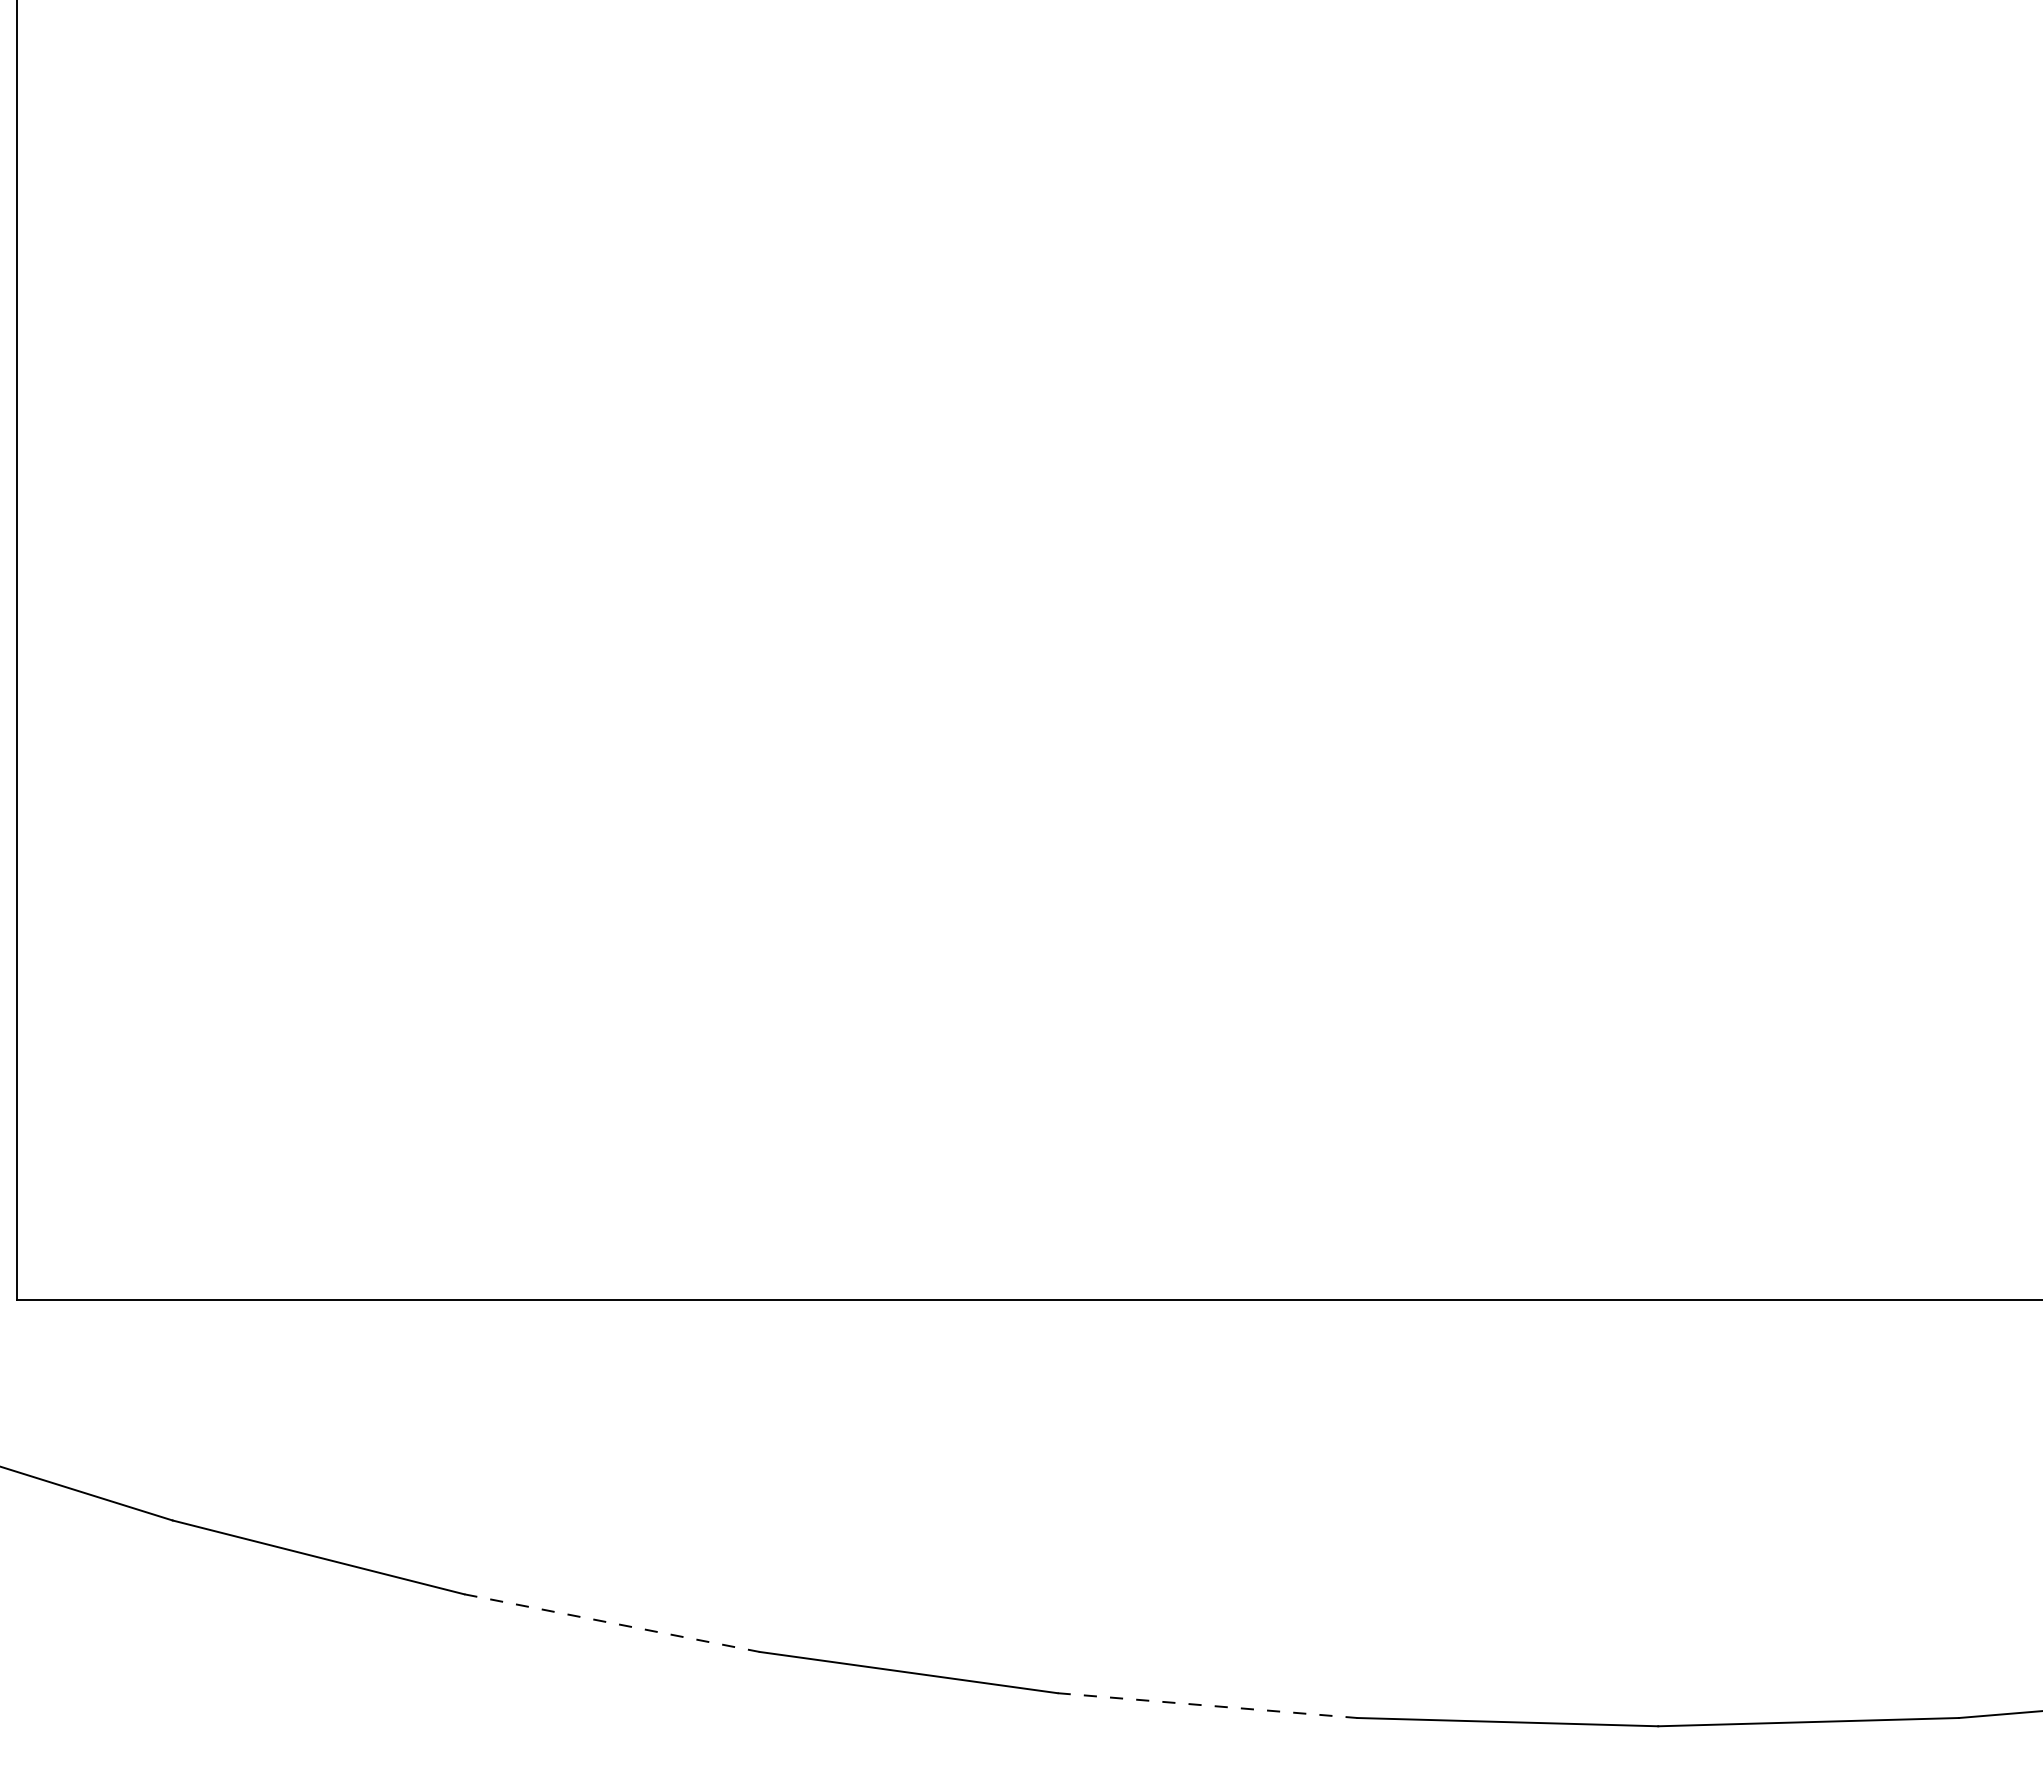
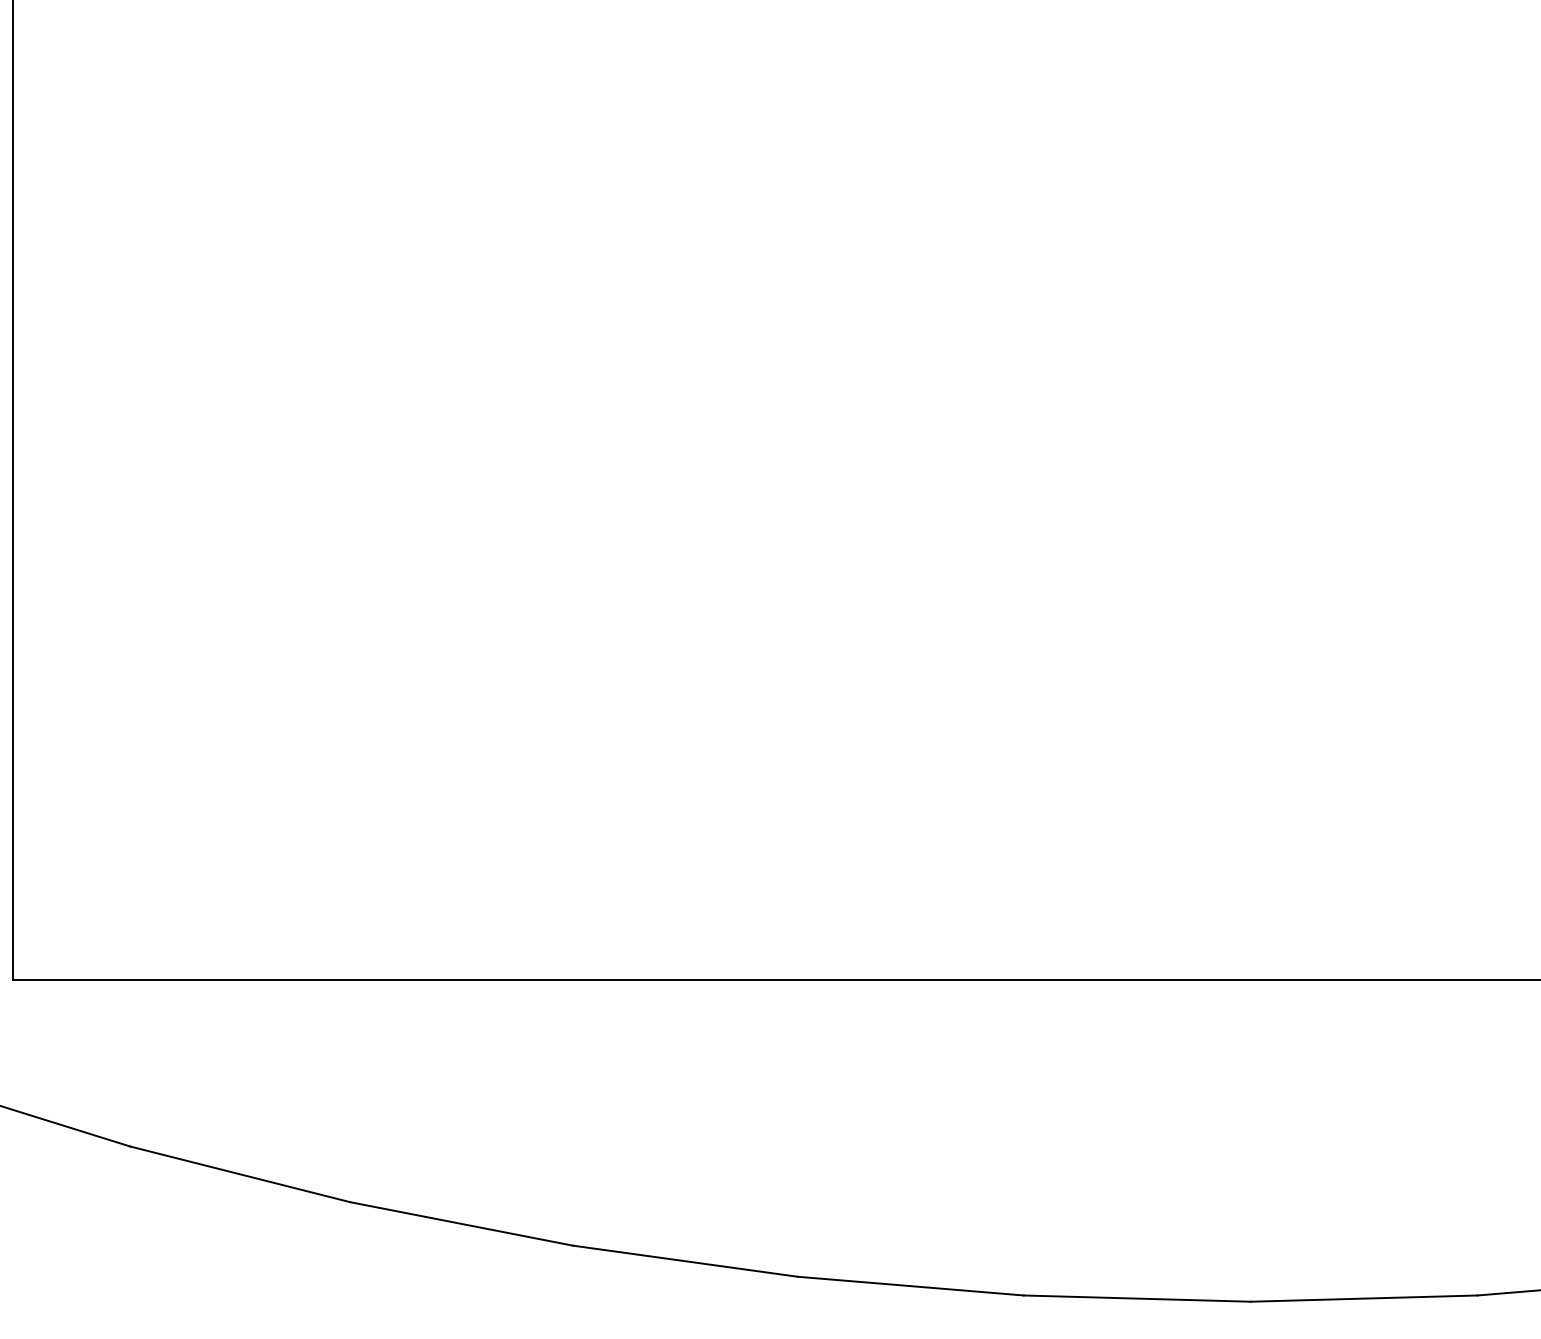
line: (612, 1623) -> (462, 1224), dashed -> solid
line: (1208, 1705) -> (911, 1286), dashed -> solid

